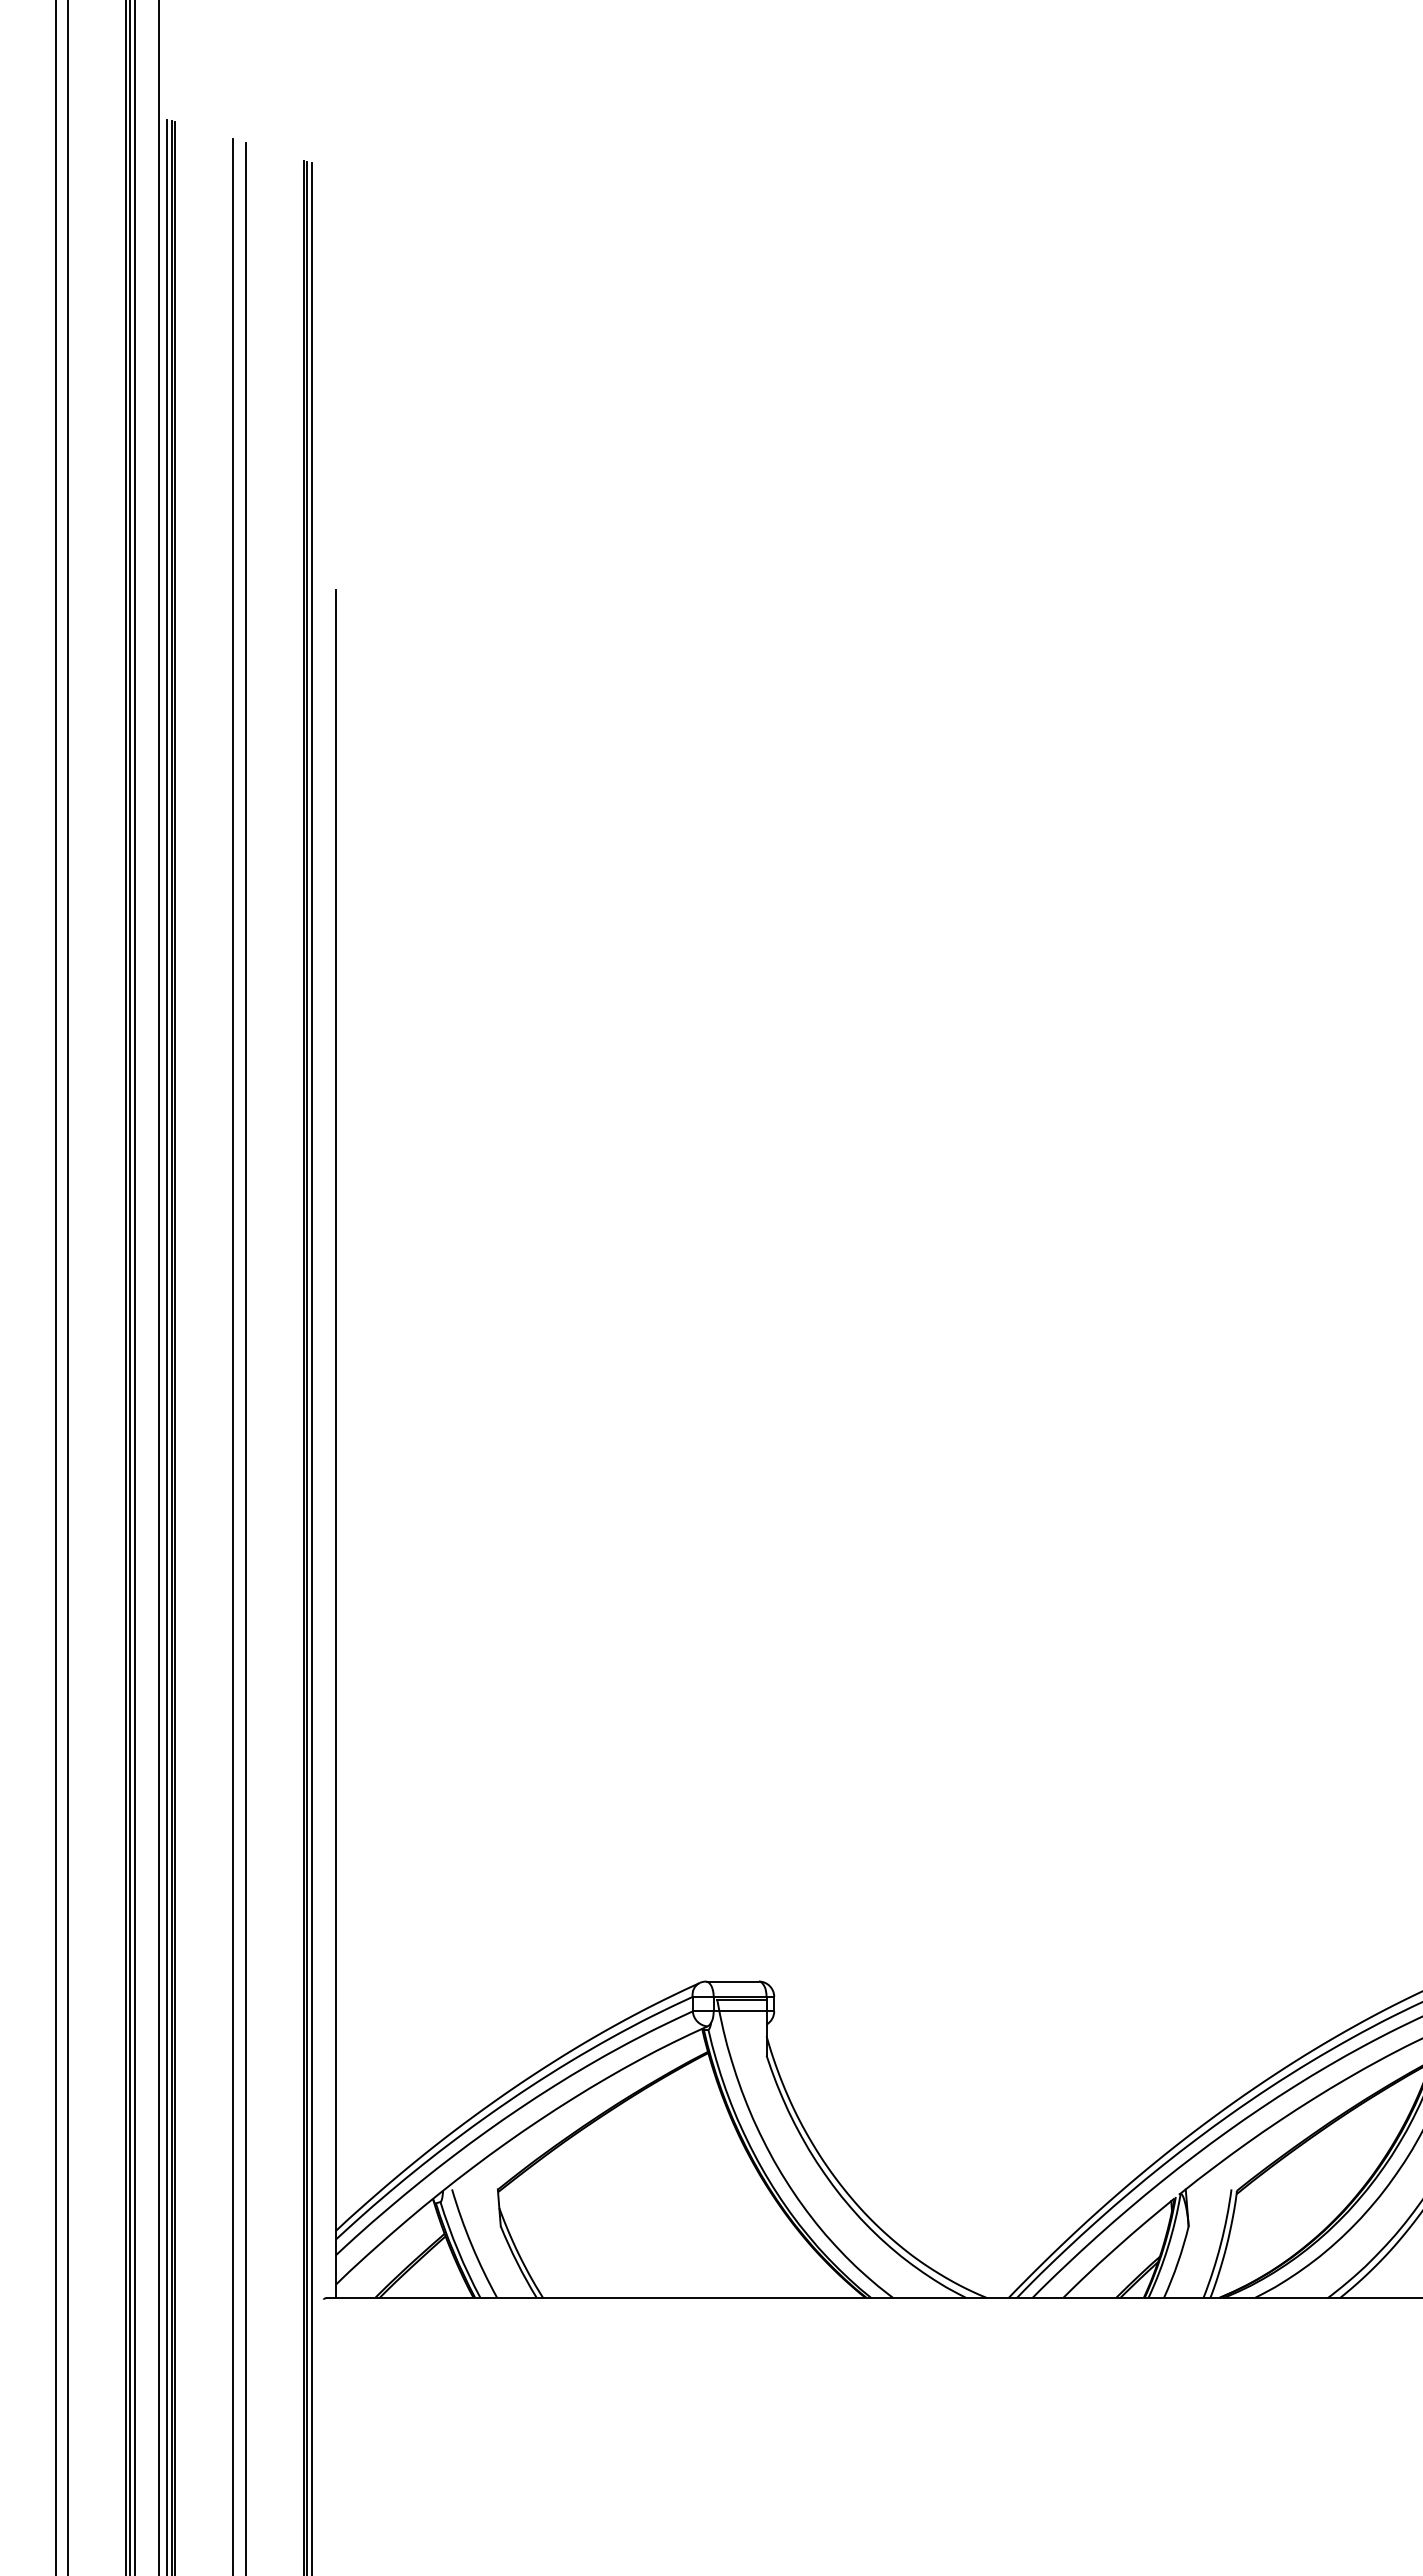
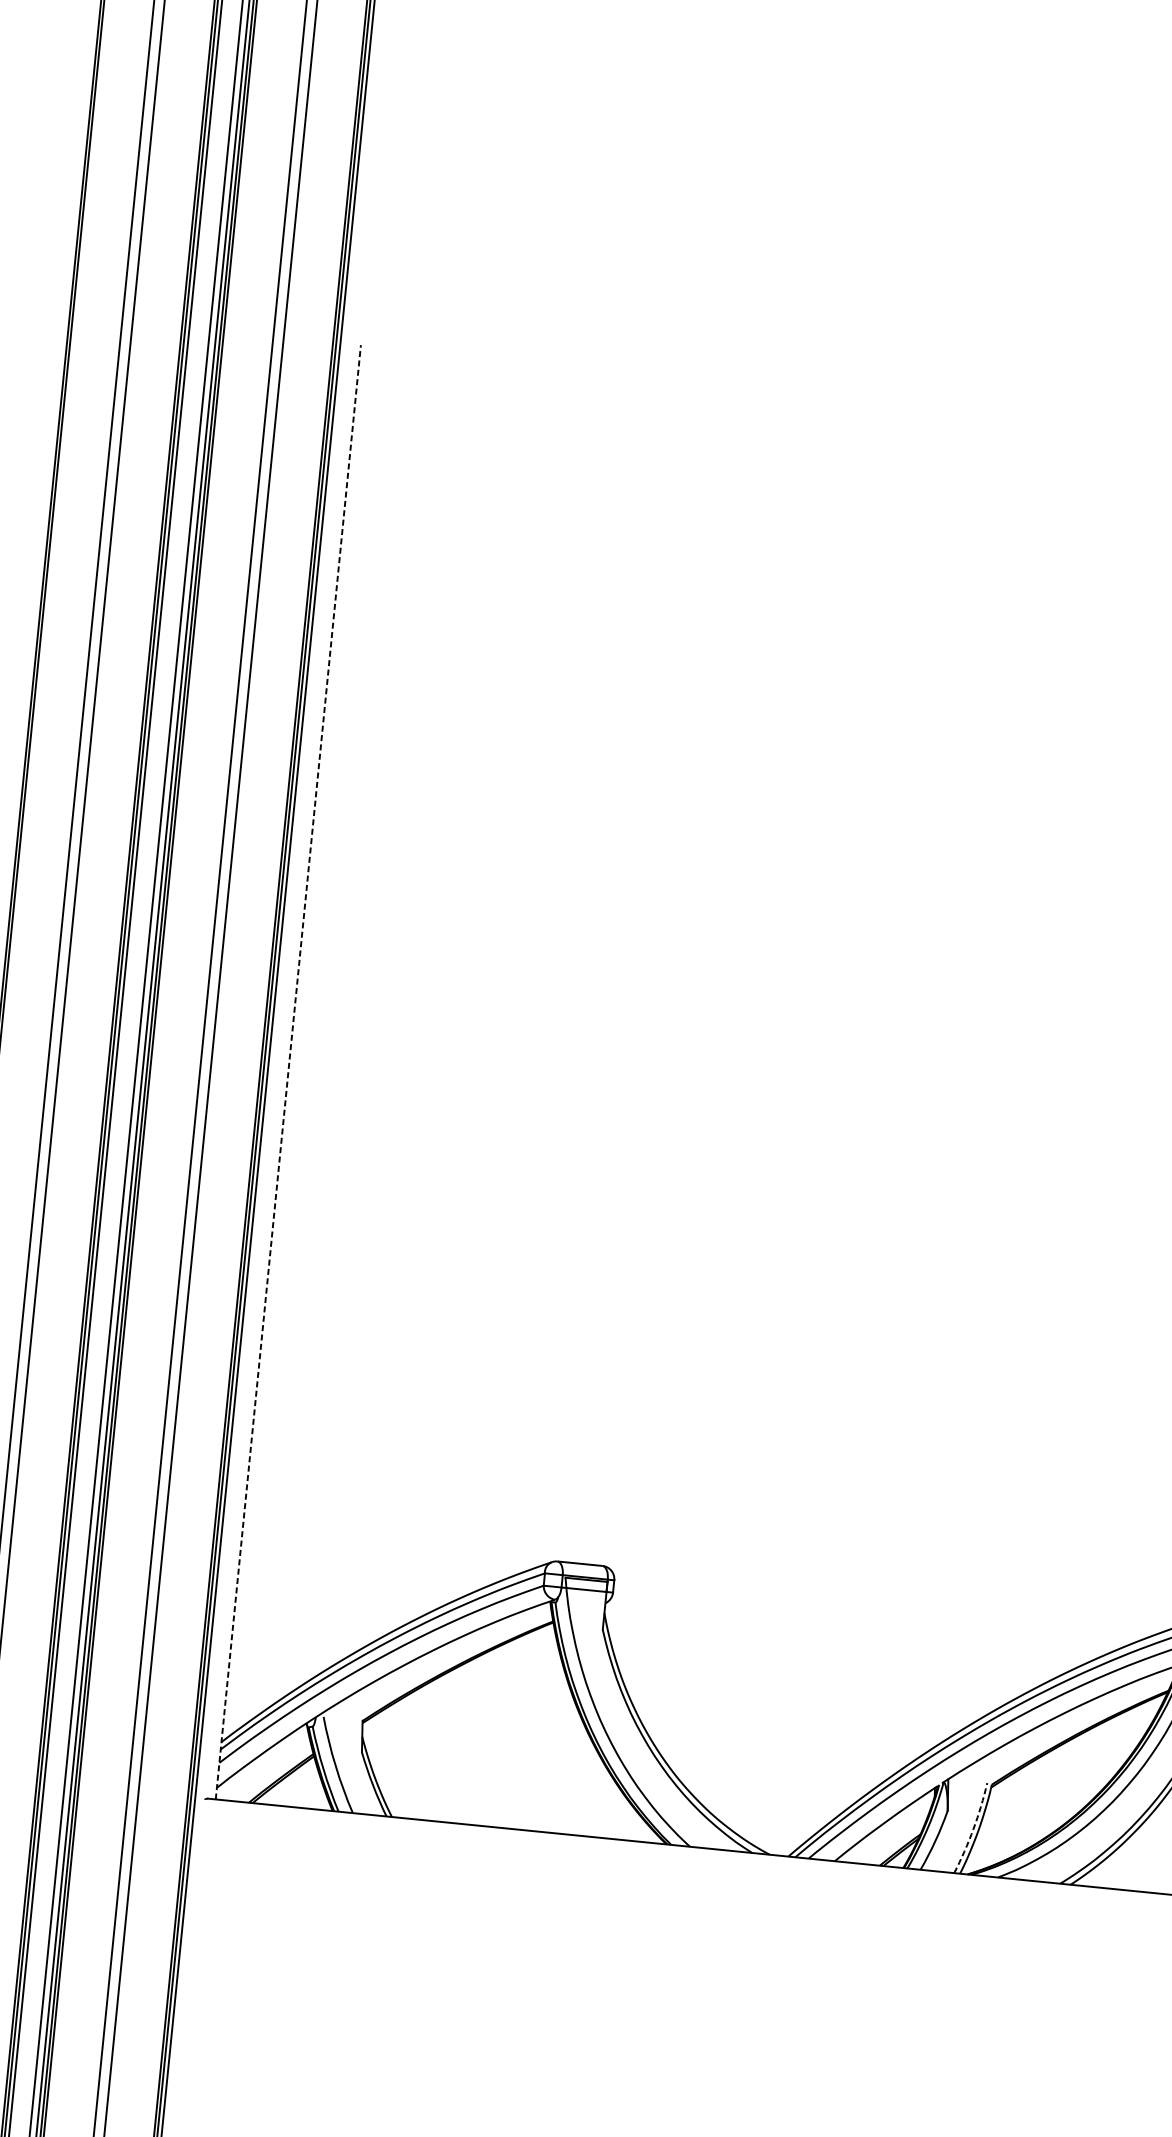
line: (336, 1443) -> (288, 1071), solid -> dashed
arc: (1220, 2244) -> (973, 1829), solid -> dashed

